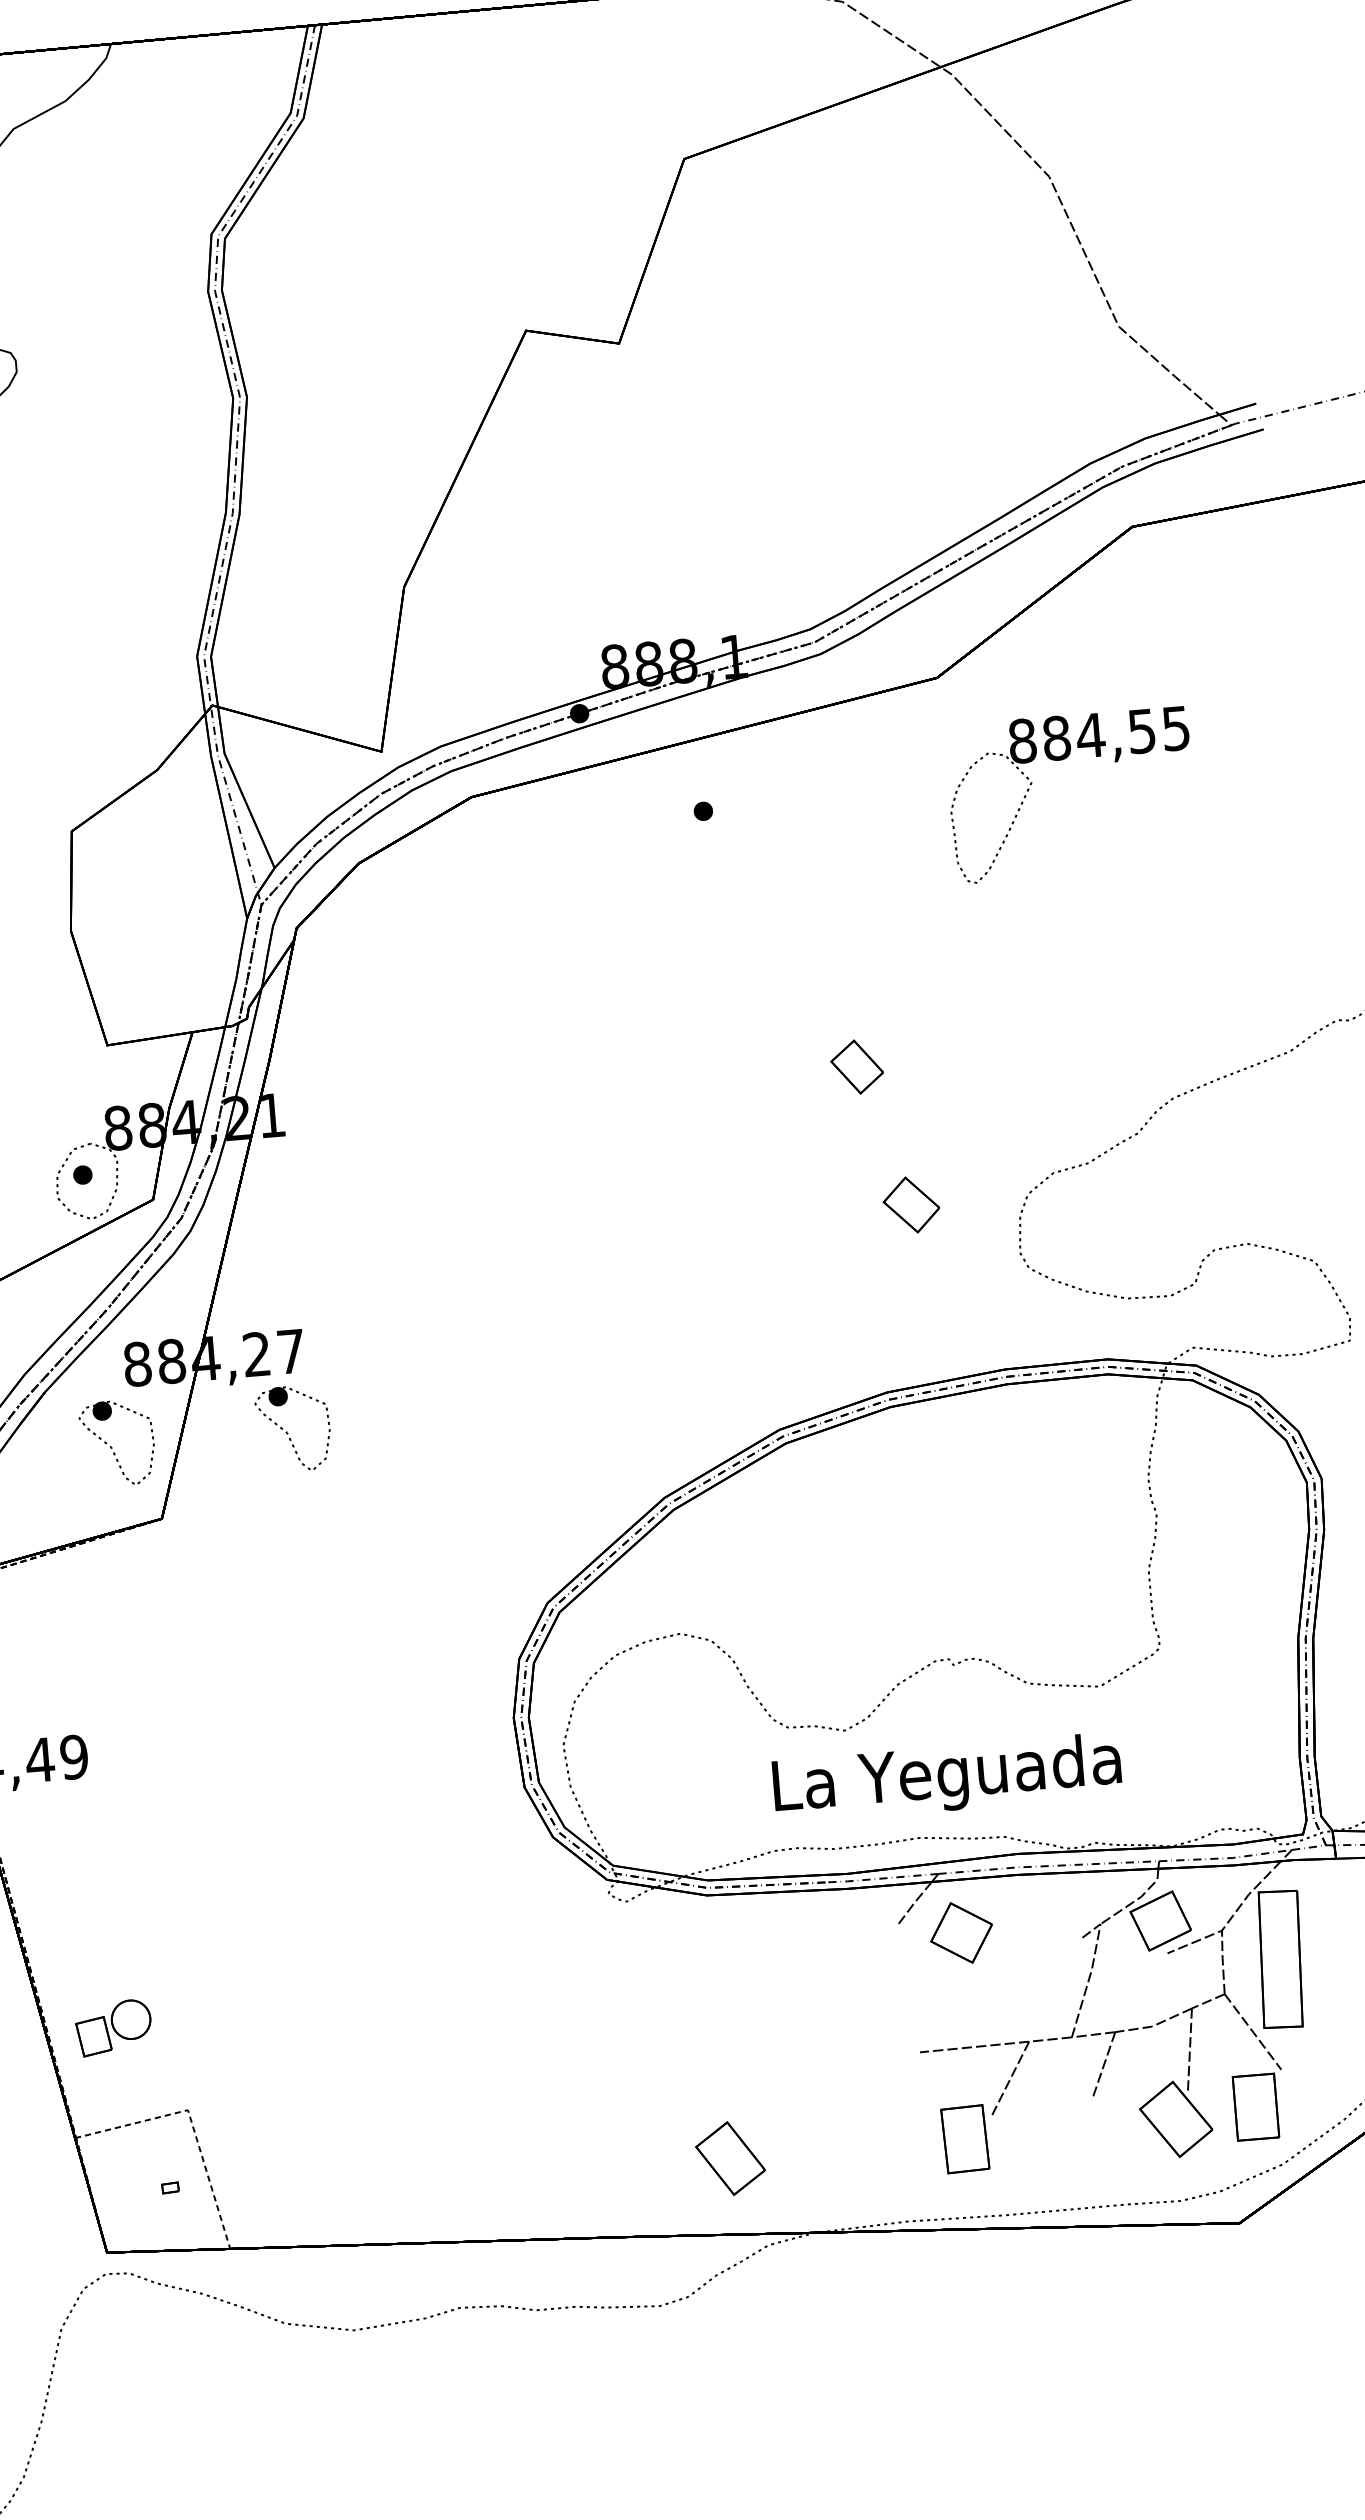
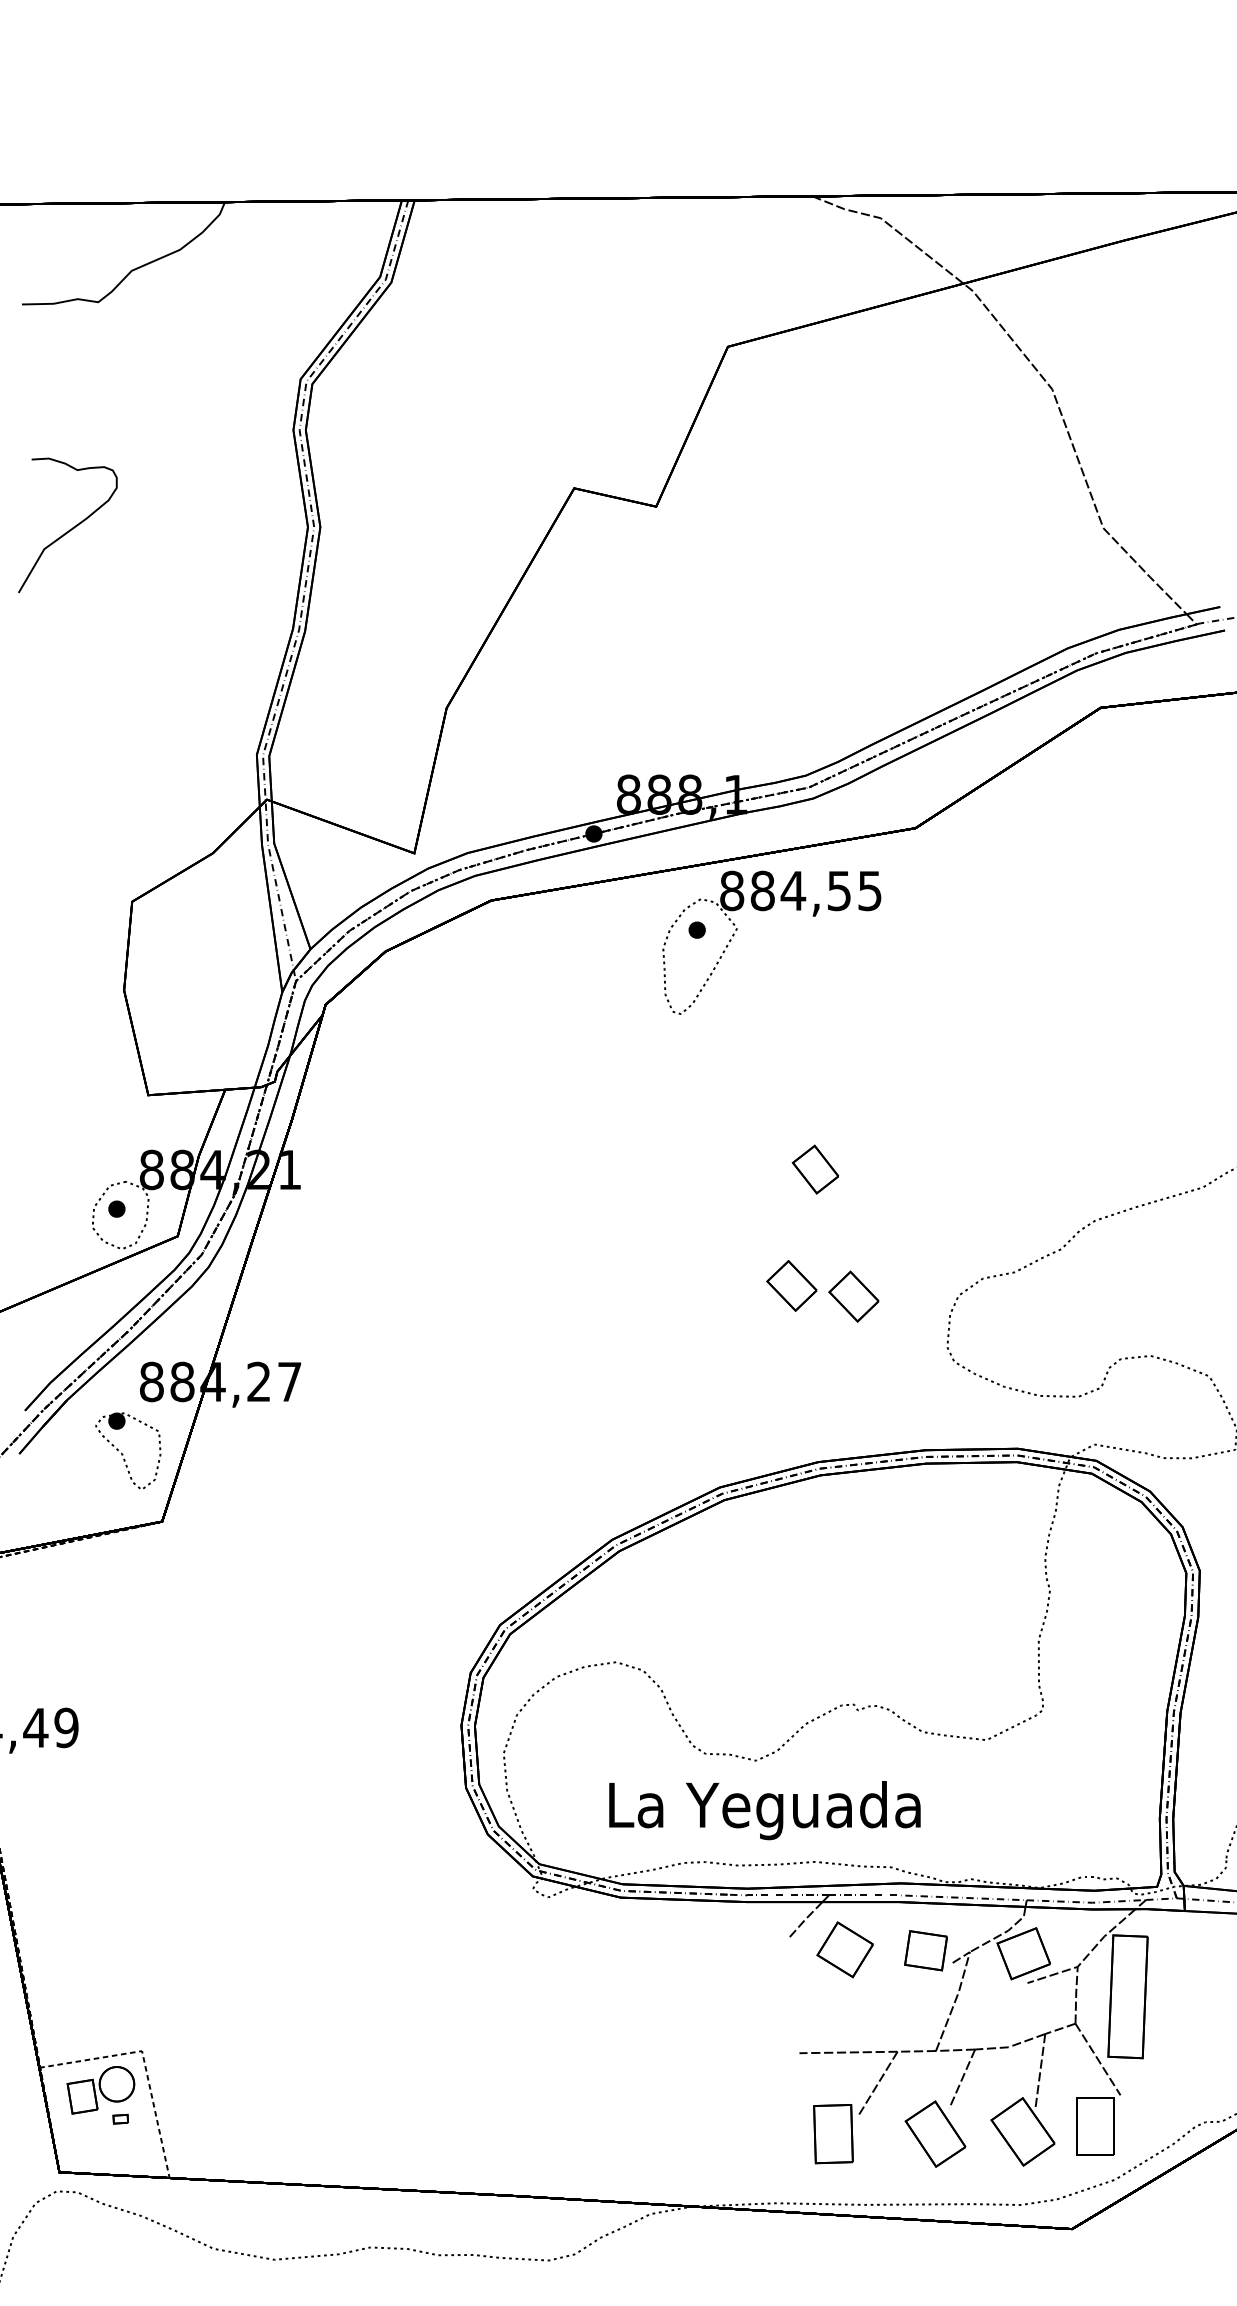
part: (1060, 761) -> (764, 911), moved
part: (840, 1198) -> (791, 1285), added
part: (288, 1433) -> (281, 1454), removed
text: (946, 1778) -> (764, 1810), moved
part: (1050, 1926) -> (925, 1950), added
part: (113, 2028) -> (100, 2090), moved
part: (730, 2157) -> (935, 2133), moved

